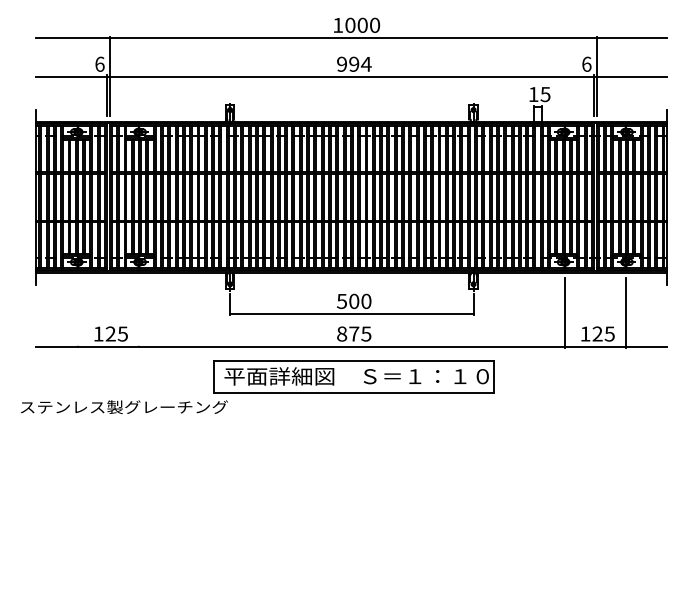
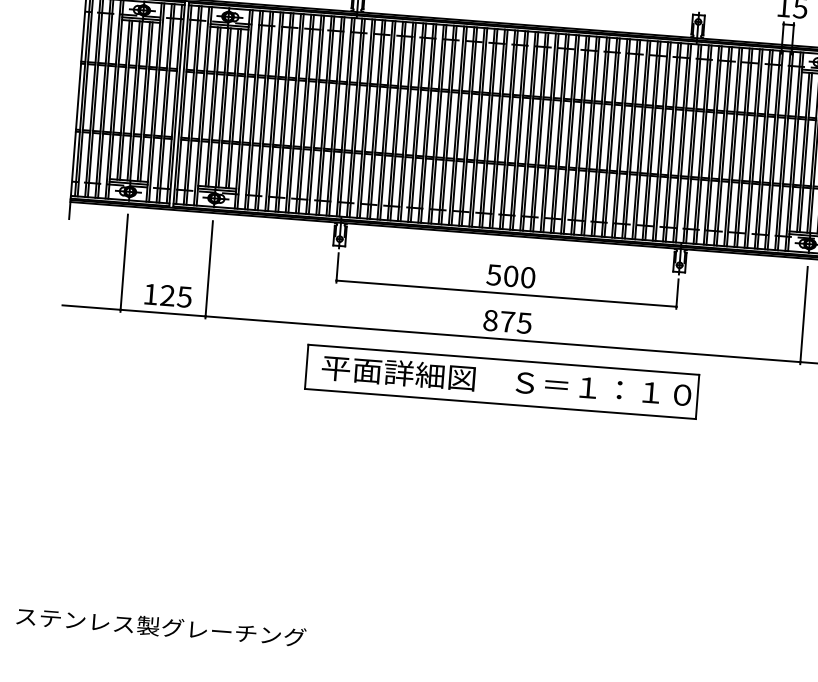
line: (78, 313) -> (124, 263), added
line: (138, 313) -> (208, 270), added
text: (124, 407) -> (161, 627), moved

